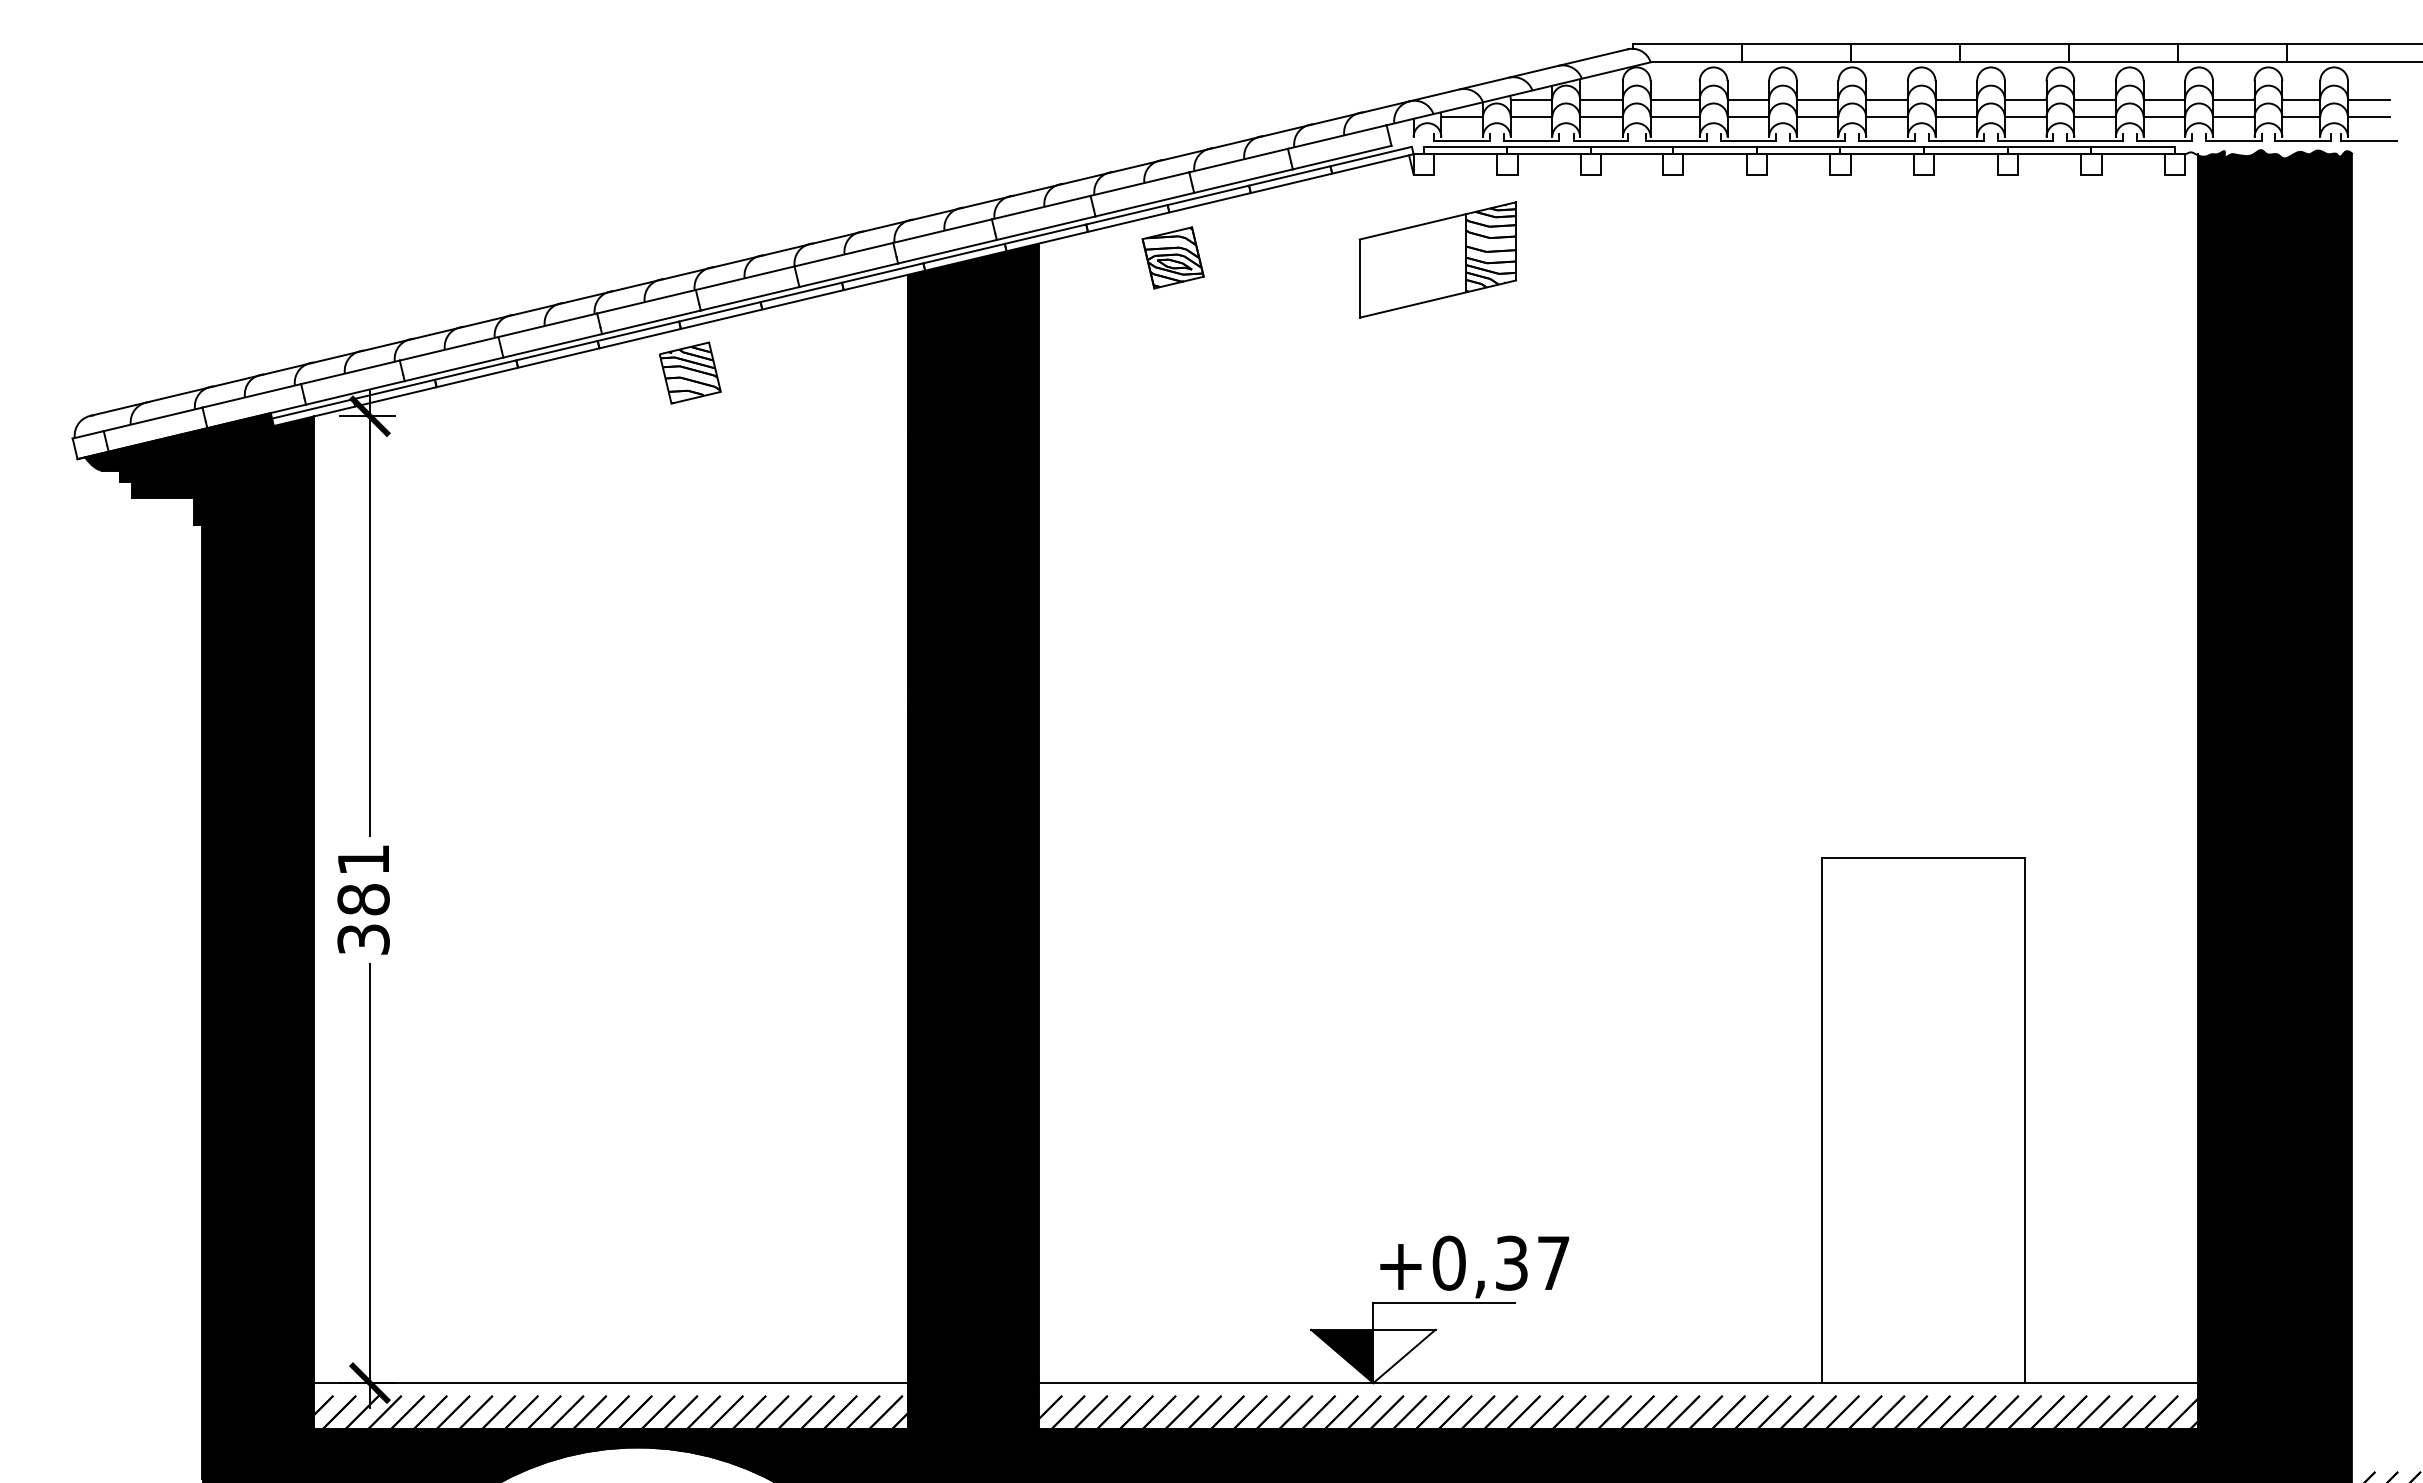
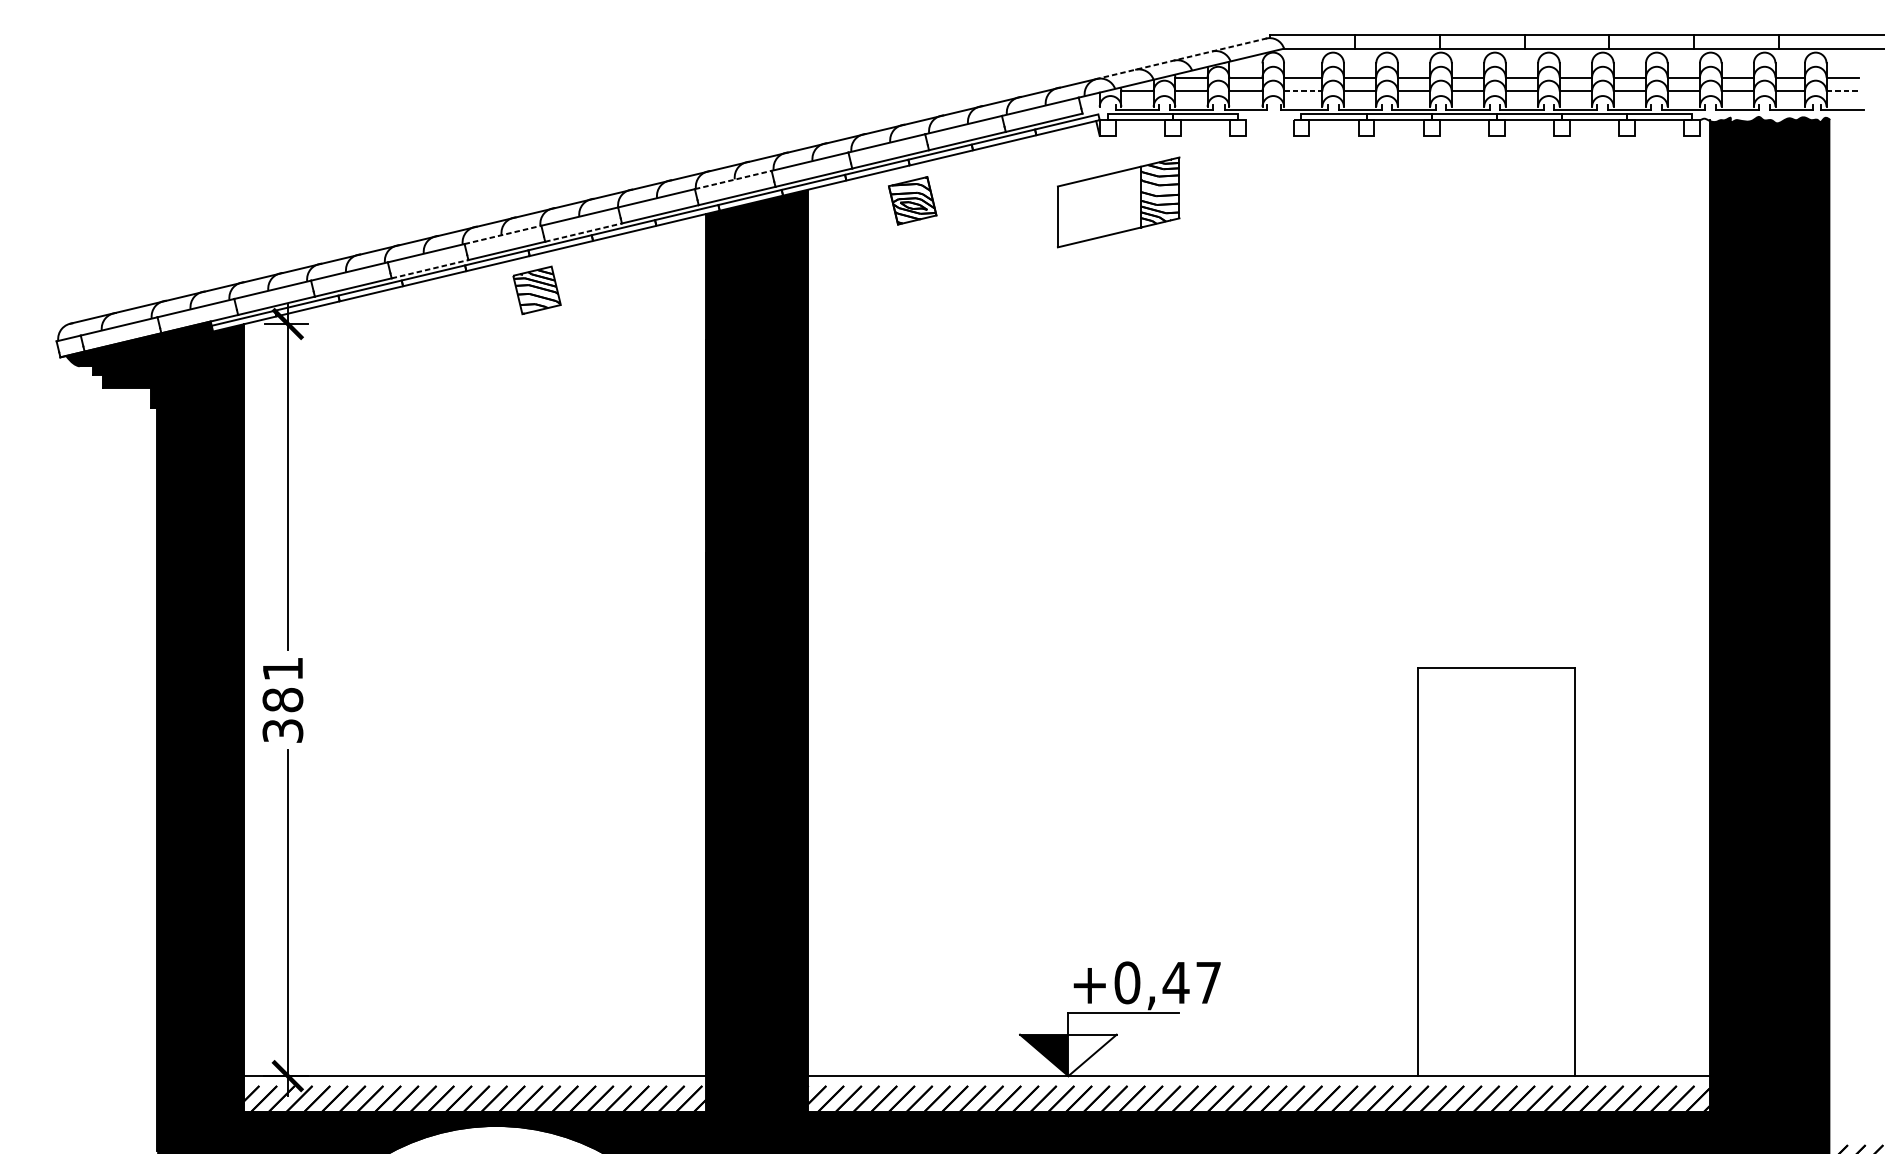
line: (1519, 75) -> (1182, 58), solid -> dashed
line: (1675, 117) -> (1303, 91), solid -> dashed
line: (2368, 117) -> (1842, 91), solid -> dashed
line: (1631, 146) -> (1269, 114), removed
line: (1631, 154) -> (1269, 120), removed
line: (942, 231) -> (733, 180), solid -> dashed
line: (750, 298) -> (583, 232), solid -> dashed
line: (646, 301) -> (502, 234), solid -> dashed
line: (552, 345) -> (429, 268), solid -> dashed
text: (1511, 1262) -> (1175, 982), +0,37 -> +0,47

